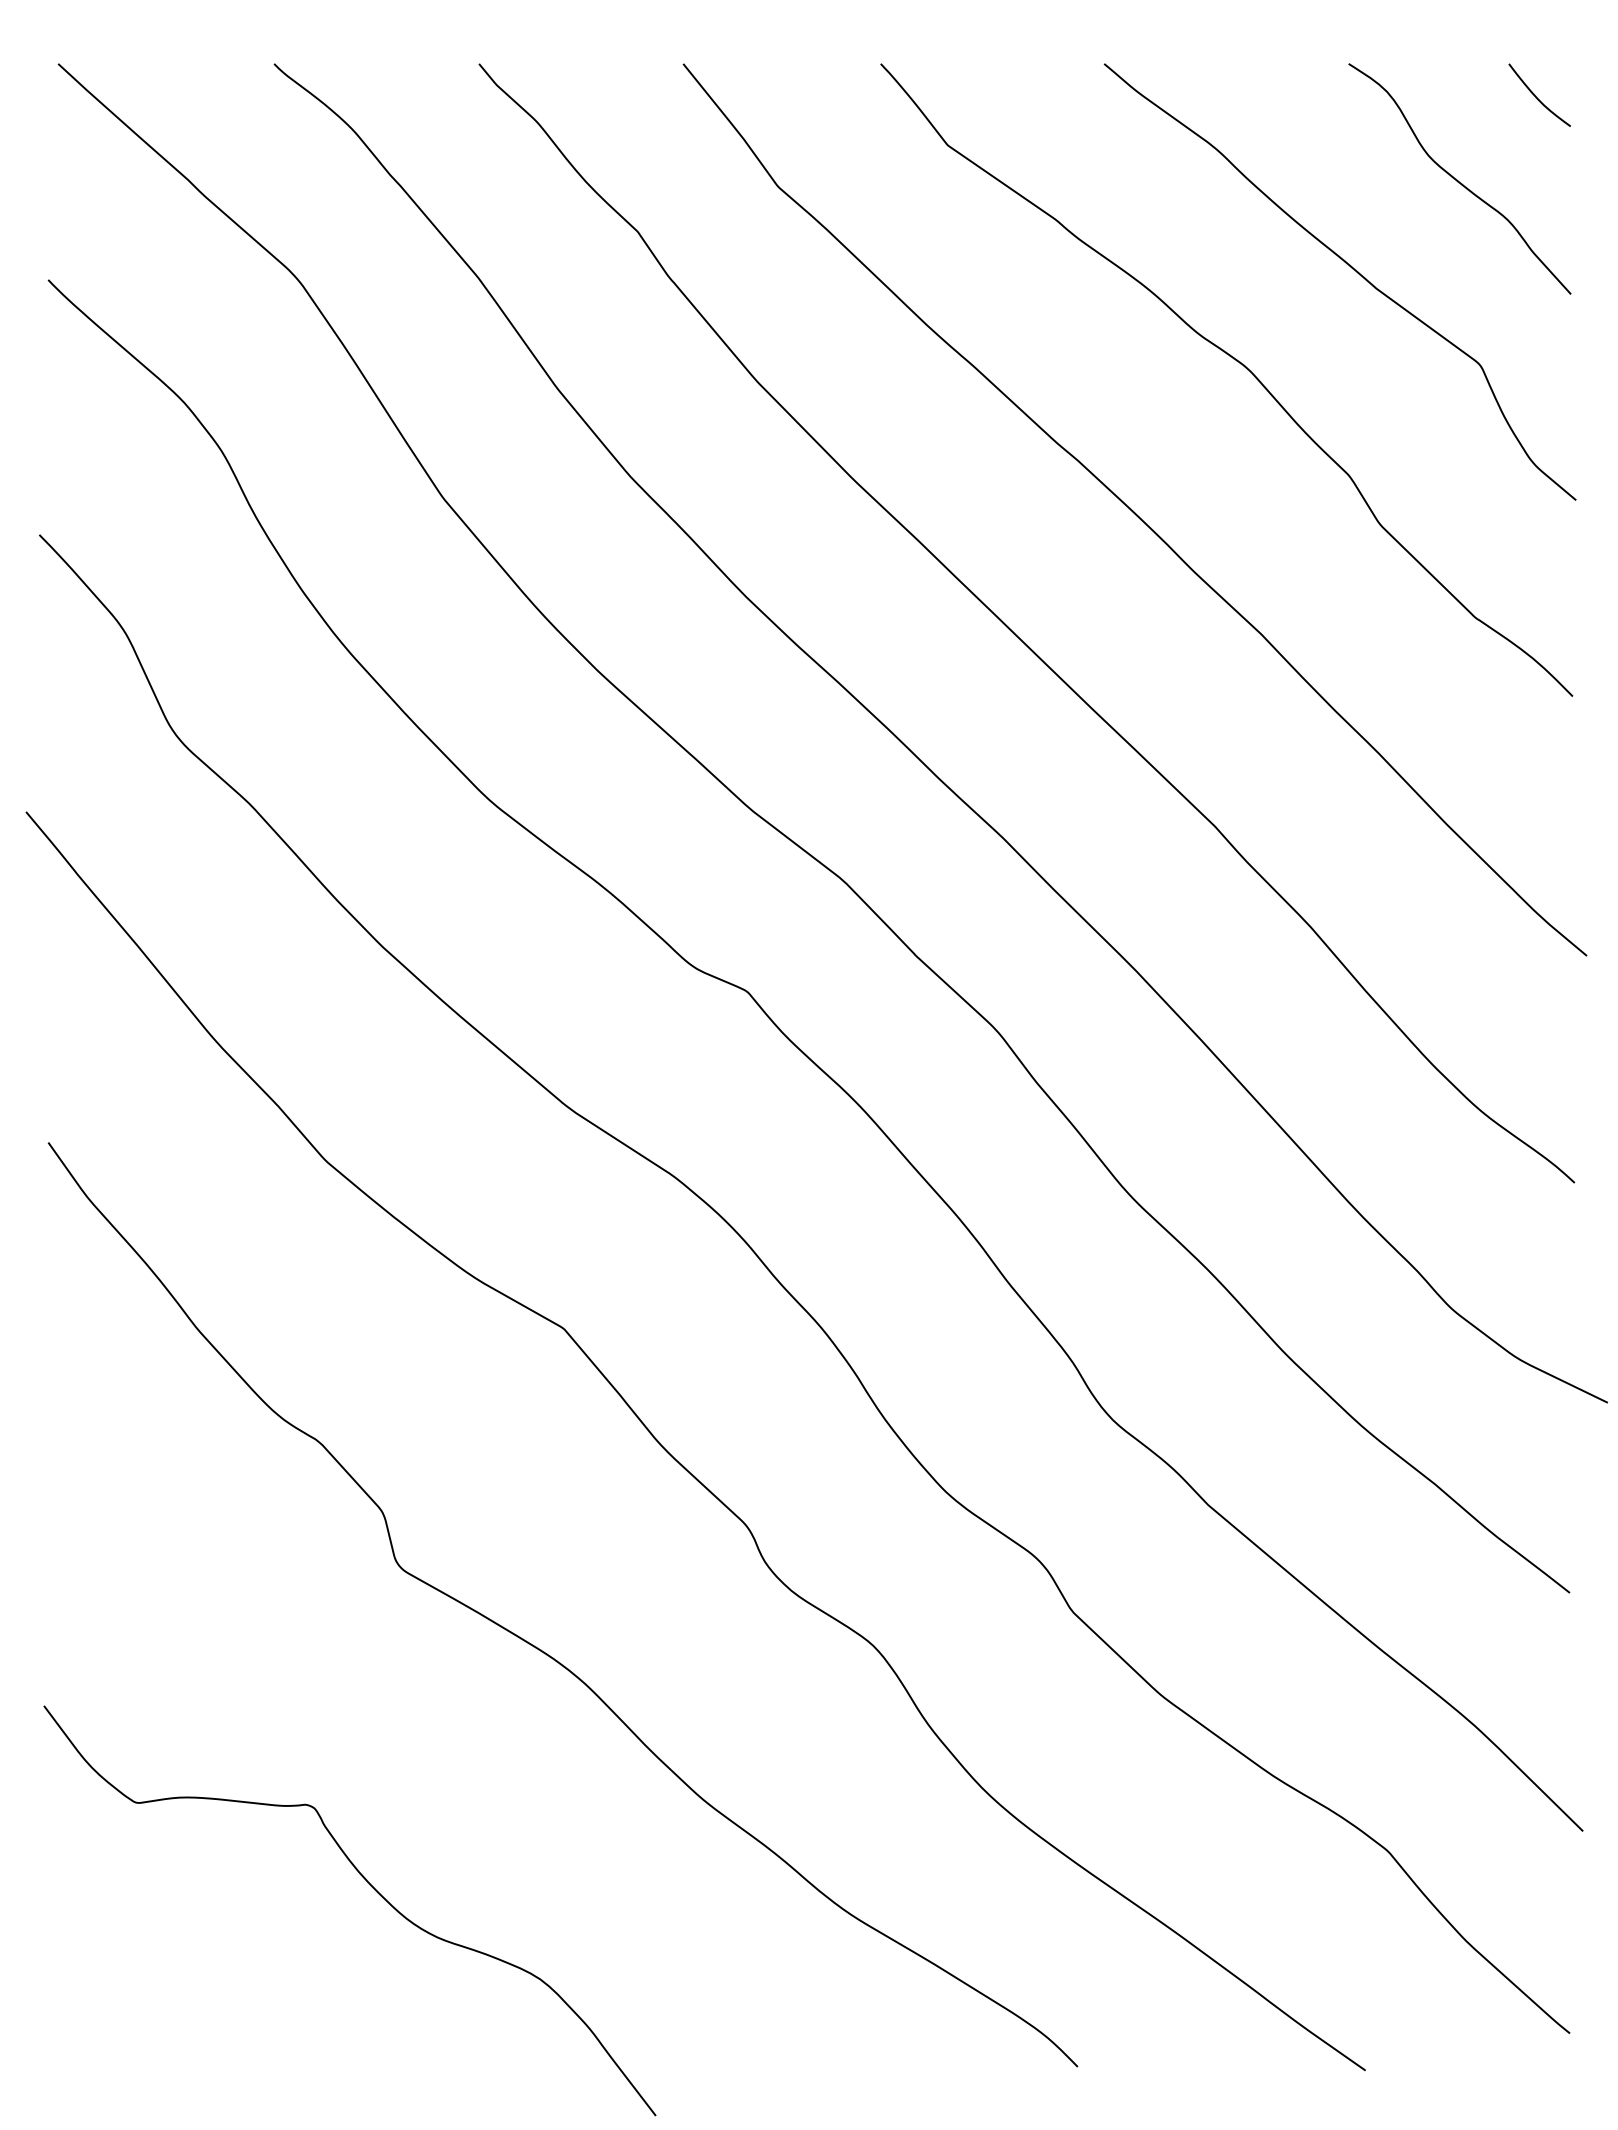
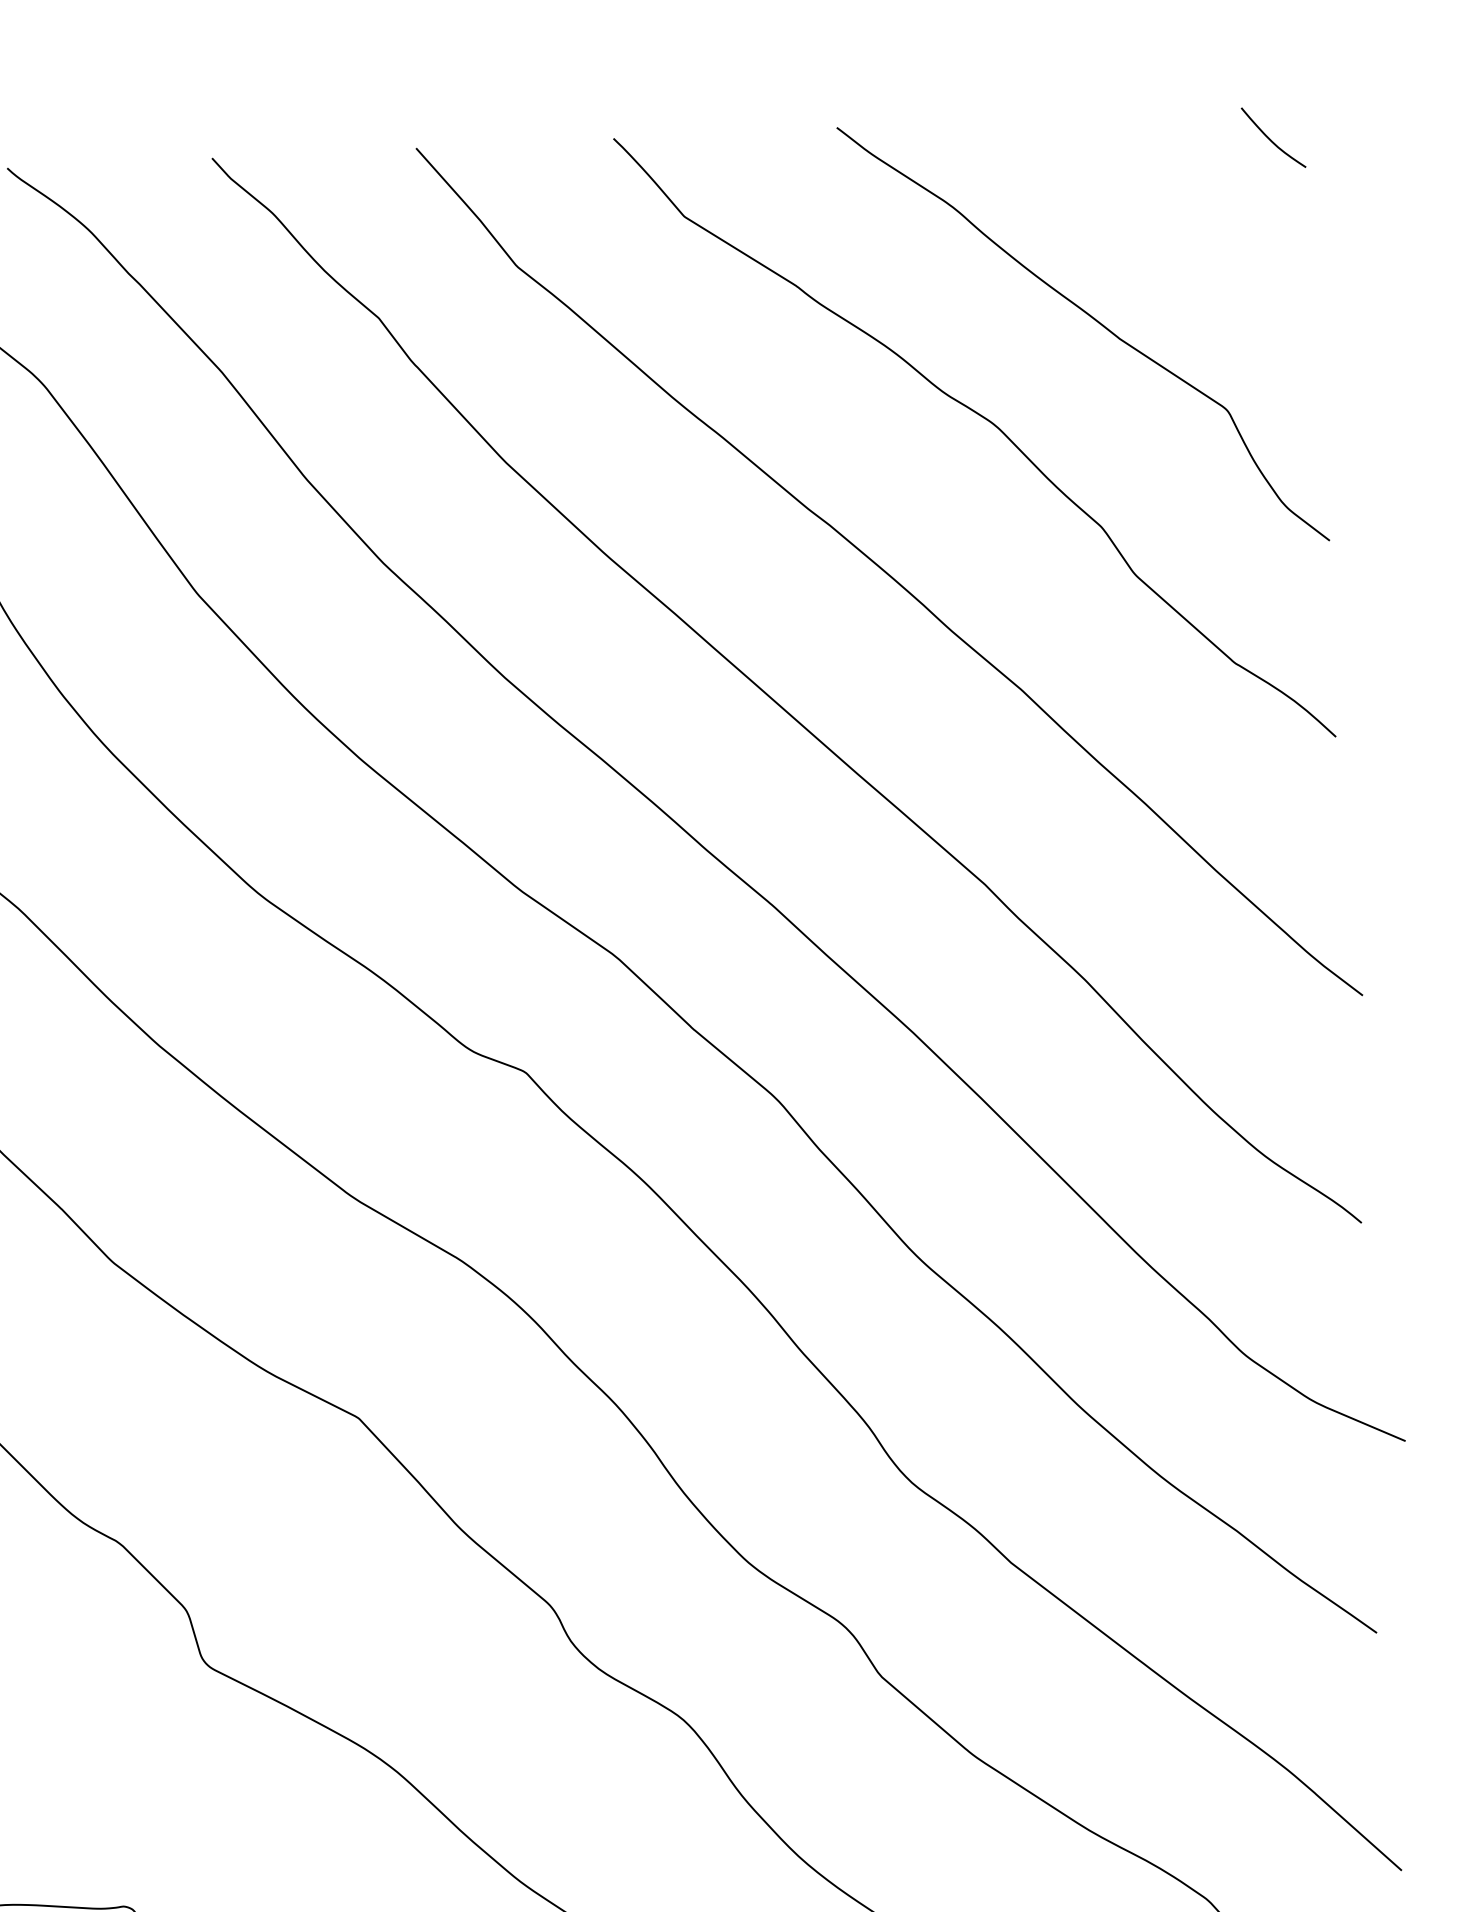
curve: (1457, 179) -> (1195, 225), removed

